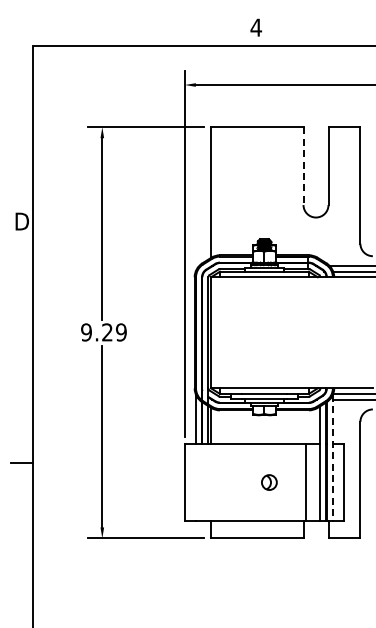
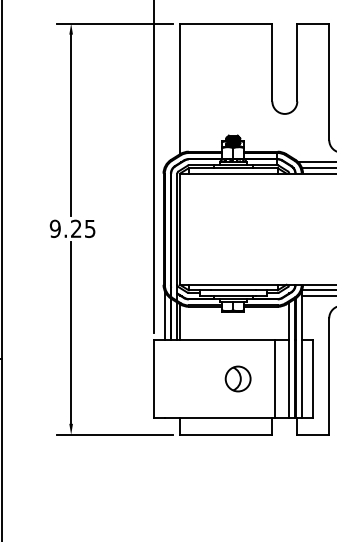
line: (303, 166) -> (272, 62), dashed -> solid
text: (120, 332) -> (89, 228), 9.29 -> 9.25
line: (332, 458) -> (301, 354), dashed -> solid
part: (269, 482) -> (238, 378), size x1.67

